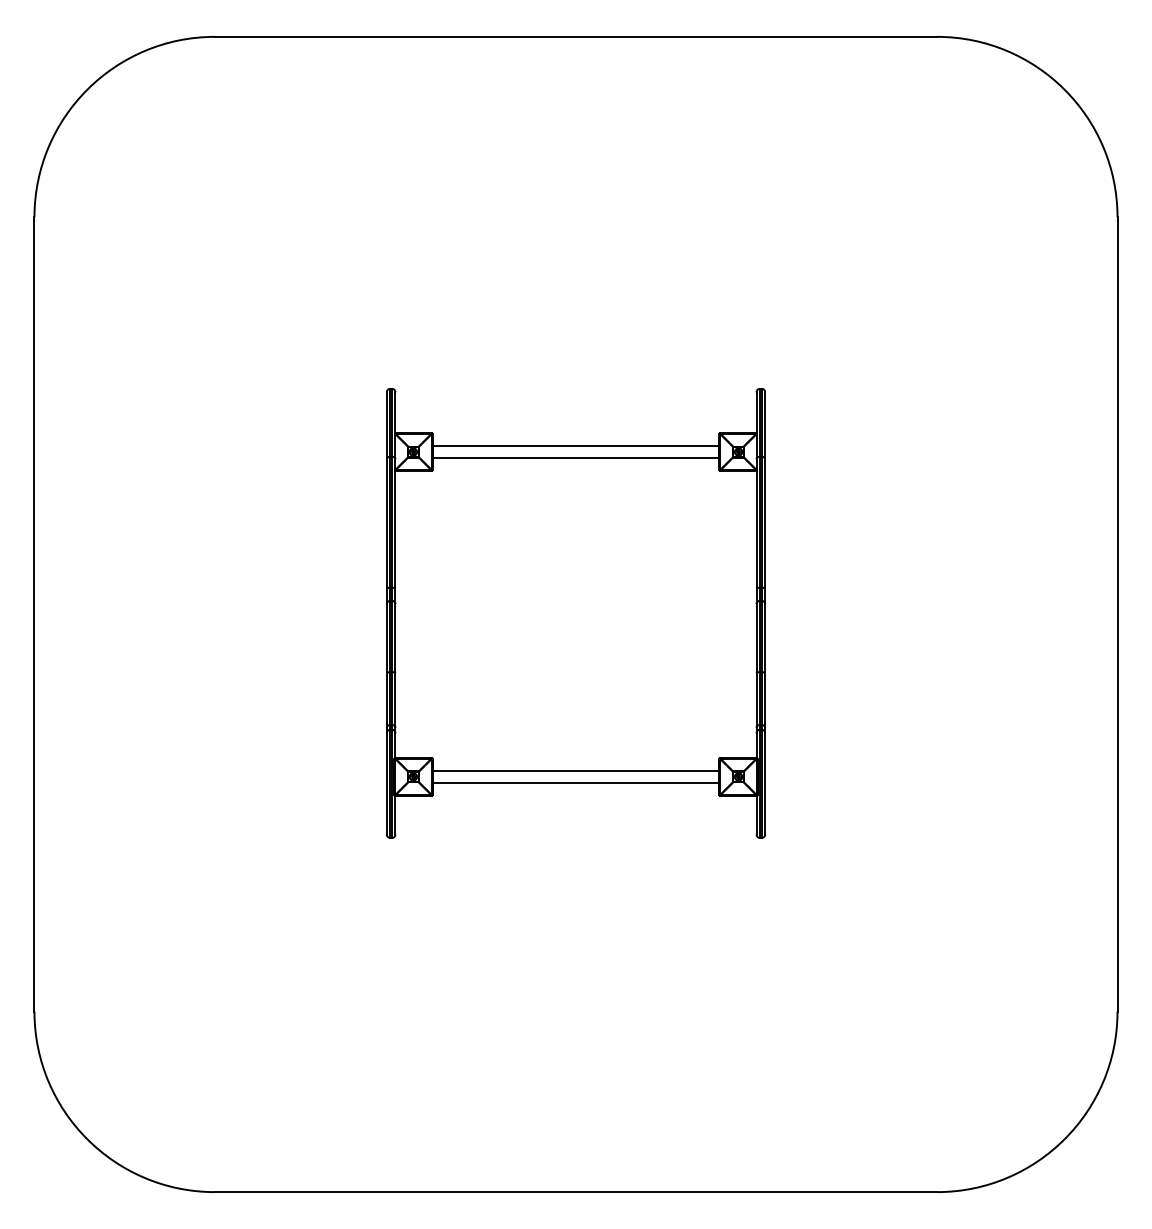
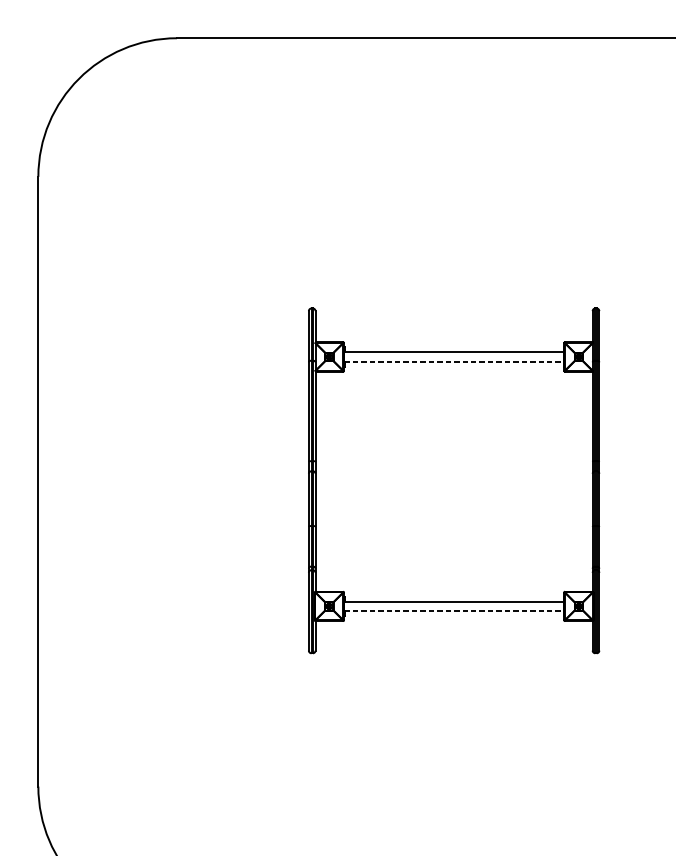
line: (576, 458) -> (454, 361), solid -> dashed
line: (576, 782) -> (454, 610), solid -> dashed

